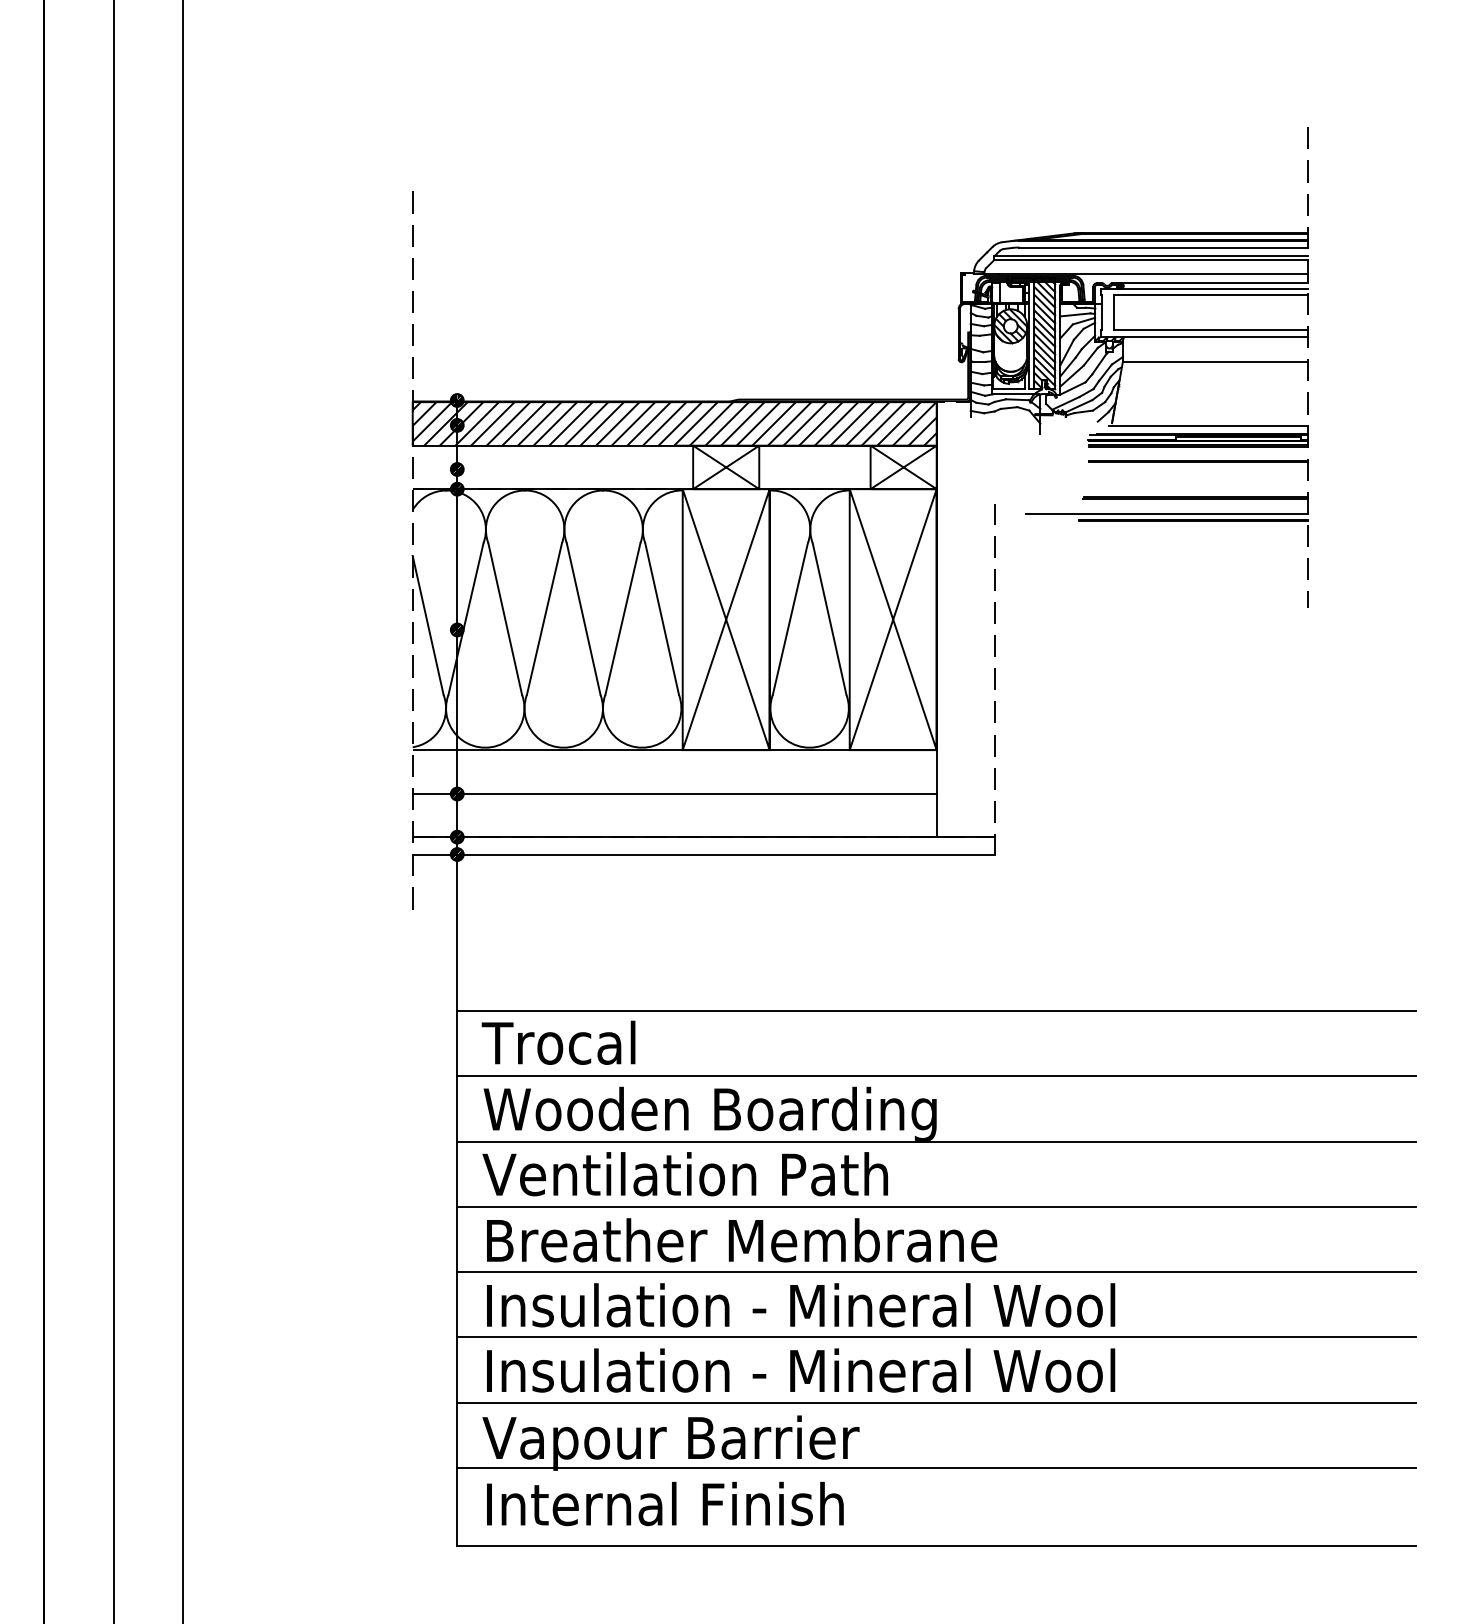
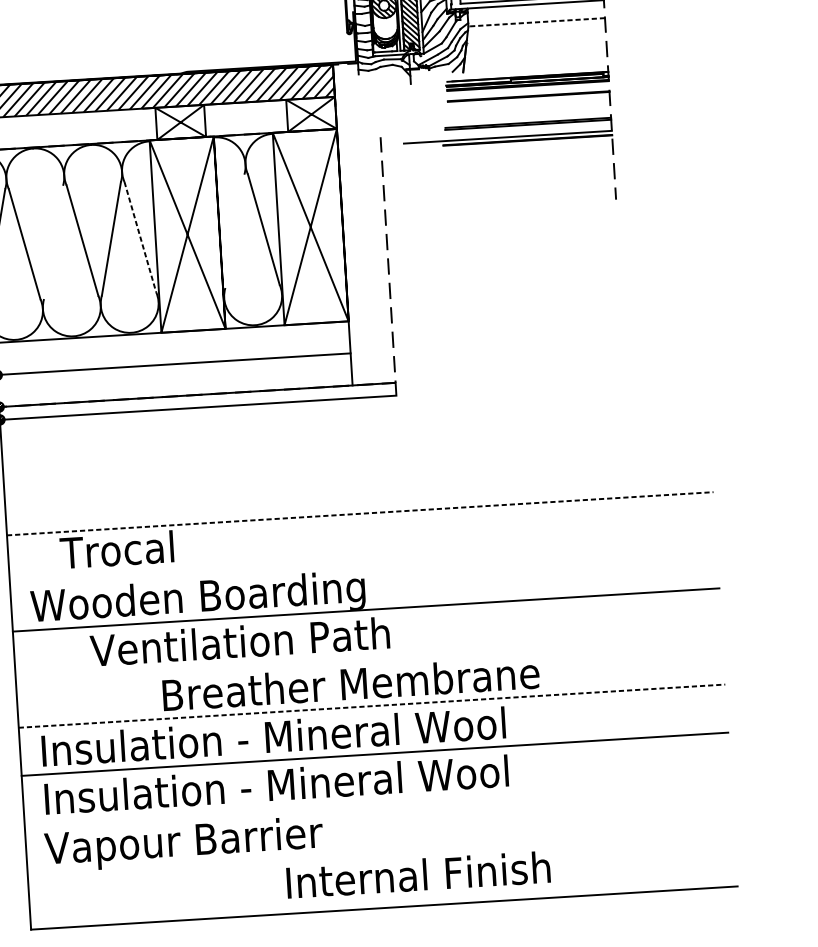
line: (1215, 361) -> (536, 22), solid -> dashed
line: (1208, 425) -> (534, 69), removed
line: (543, 618) -> (52, 242), removed
line: (789, 618) -> (234, 230), removed
line: (662, 619) -> (140, 237), solid -> dashed
line: (936, 1011) -> (360, 514), solid -> dashed
text: (558, 1042) -> (116, 549), moved
line: (936, 1076) -> (363, 561), removed
text: (684, 1174) -> (239, 642), moved
line: (936, 1206) -> (369, 657), removed
text: (742, 1240) -> (351, 684), moved
line: (936, 1272) -> (372, 706), solid -> dashed
line: (936, 1402) -> (377, 802), removed
line: (936, 1467) -> (380, 850), removed
text: (665, 1503) -> (418, 874), moved

